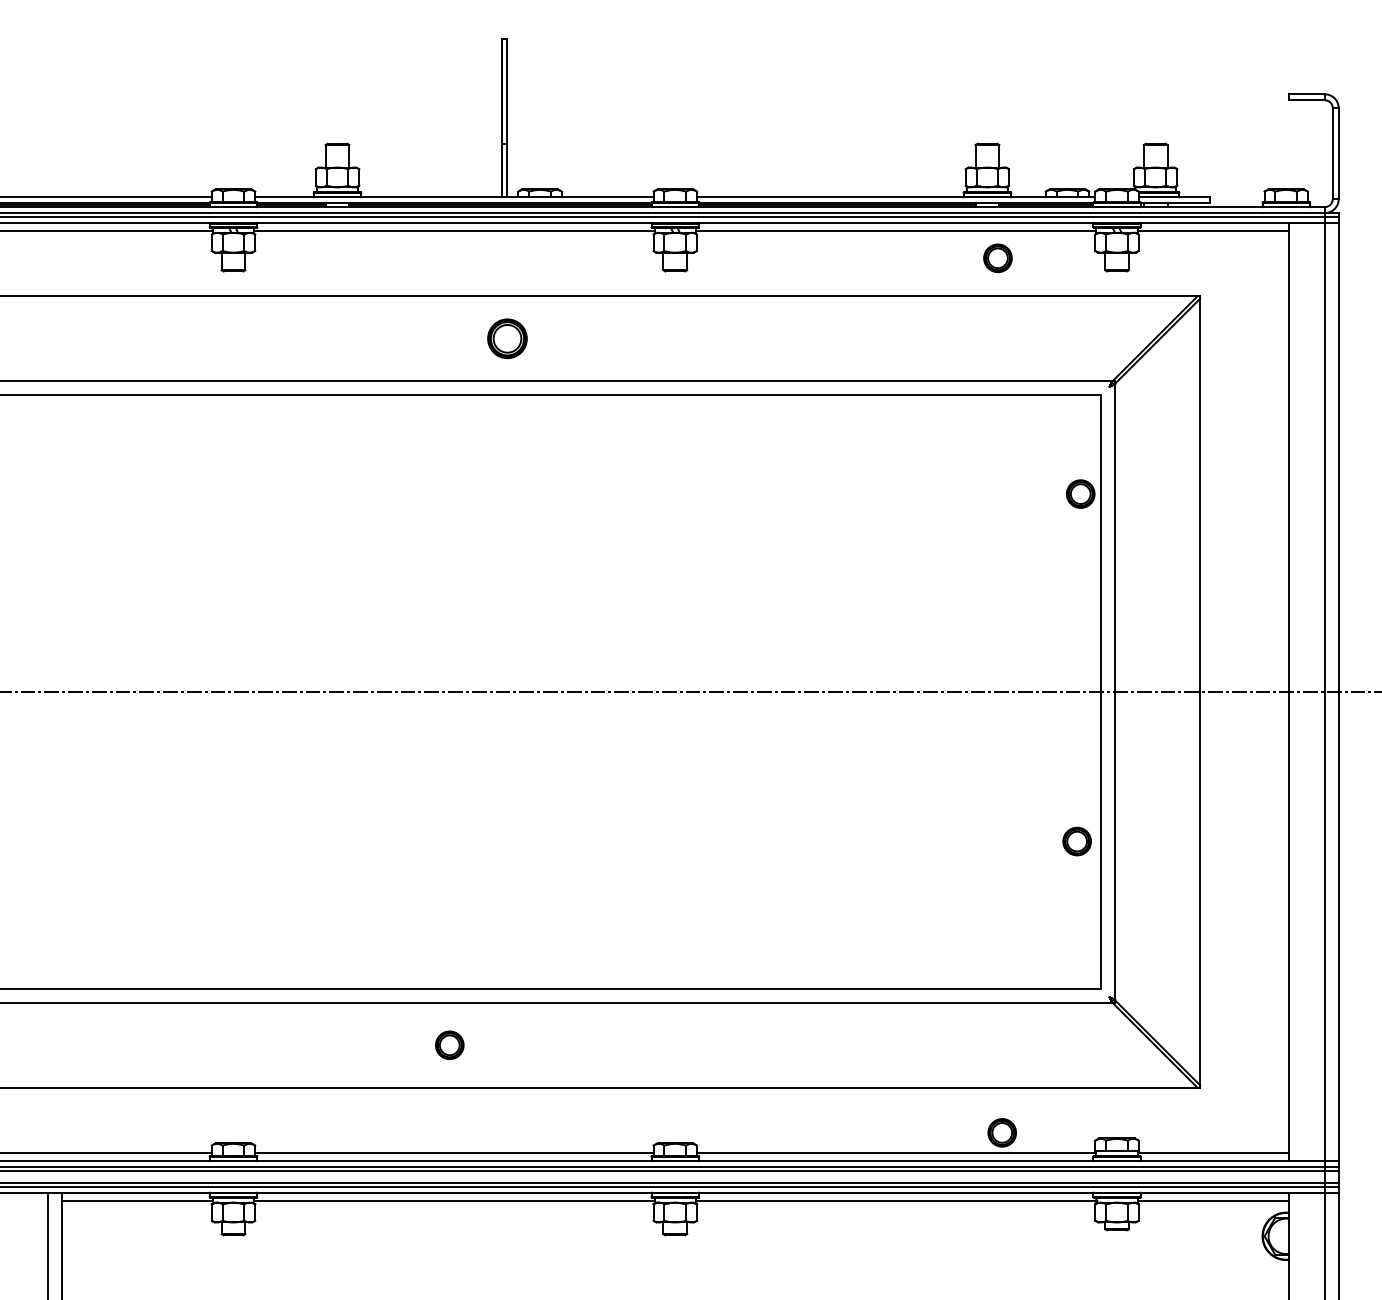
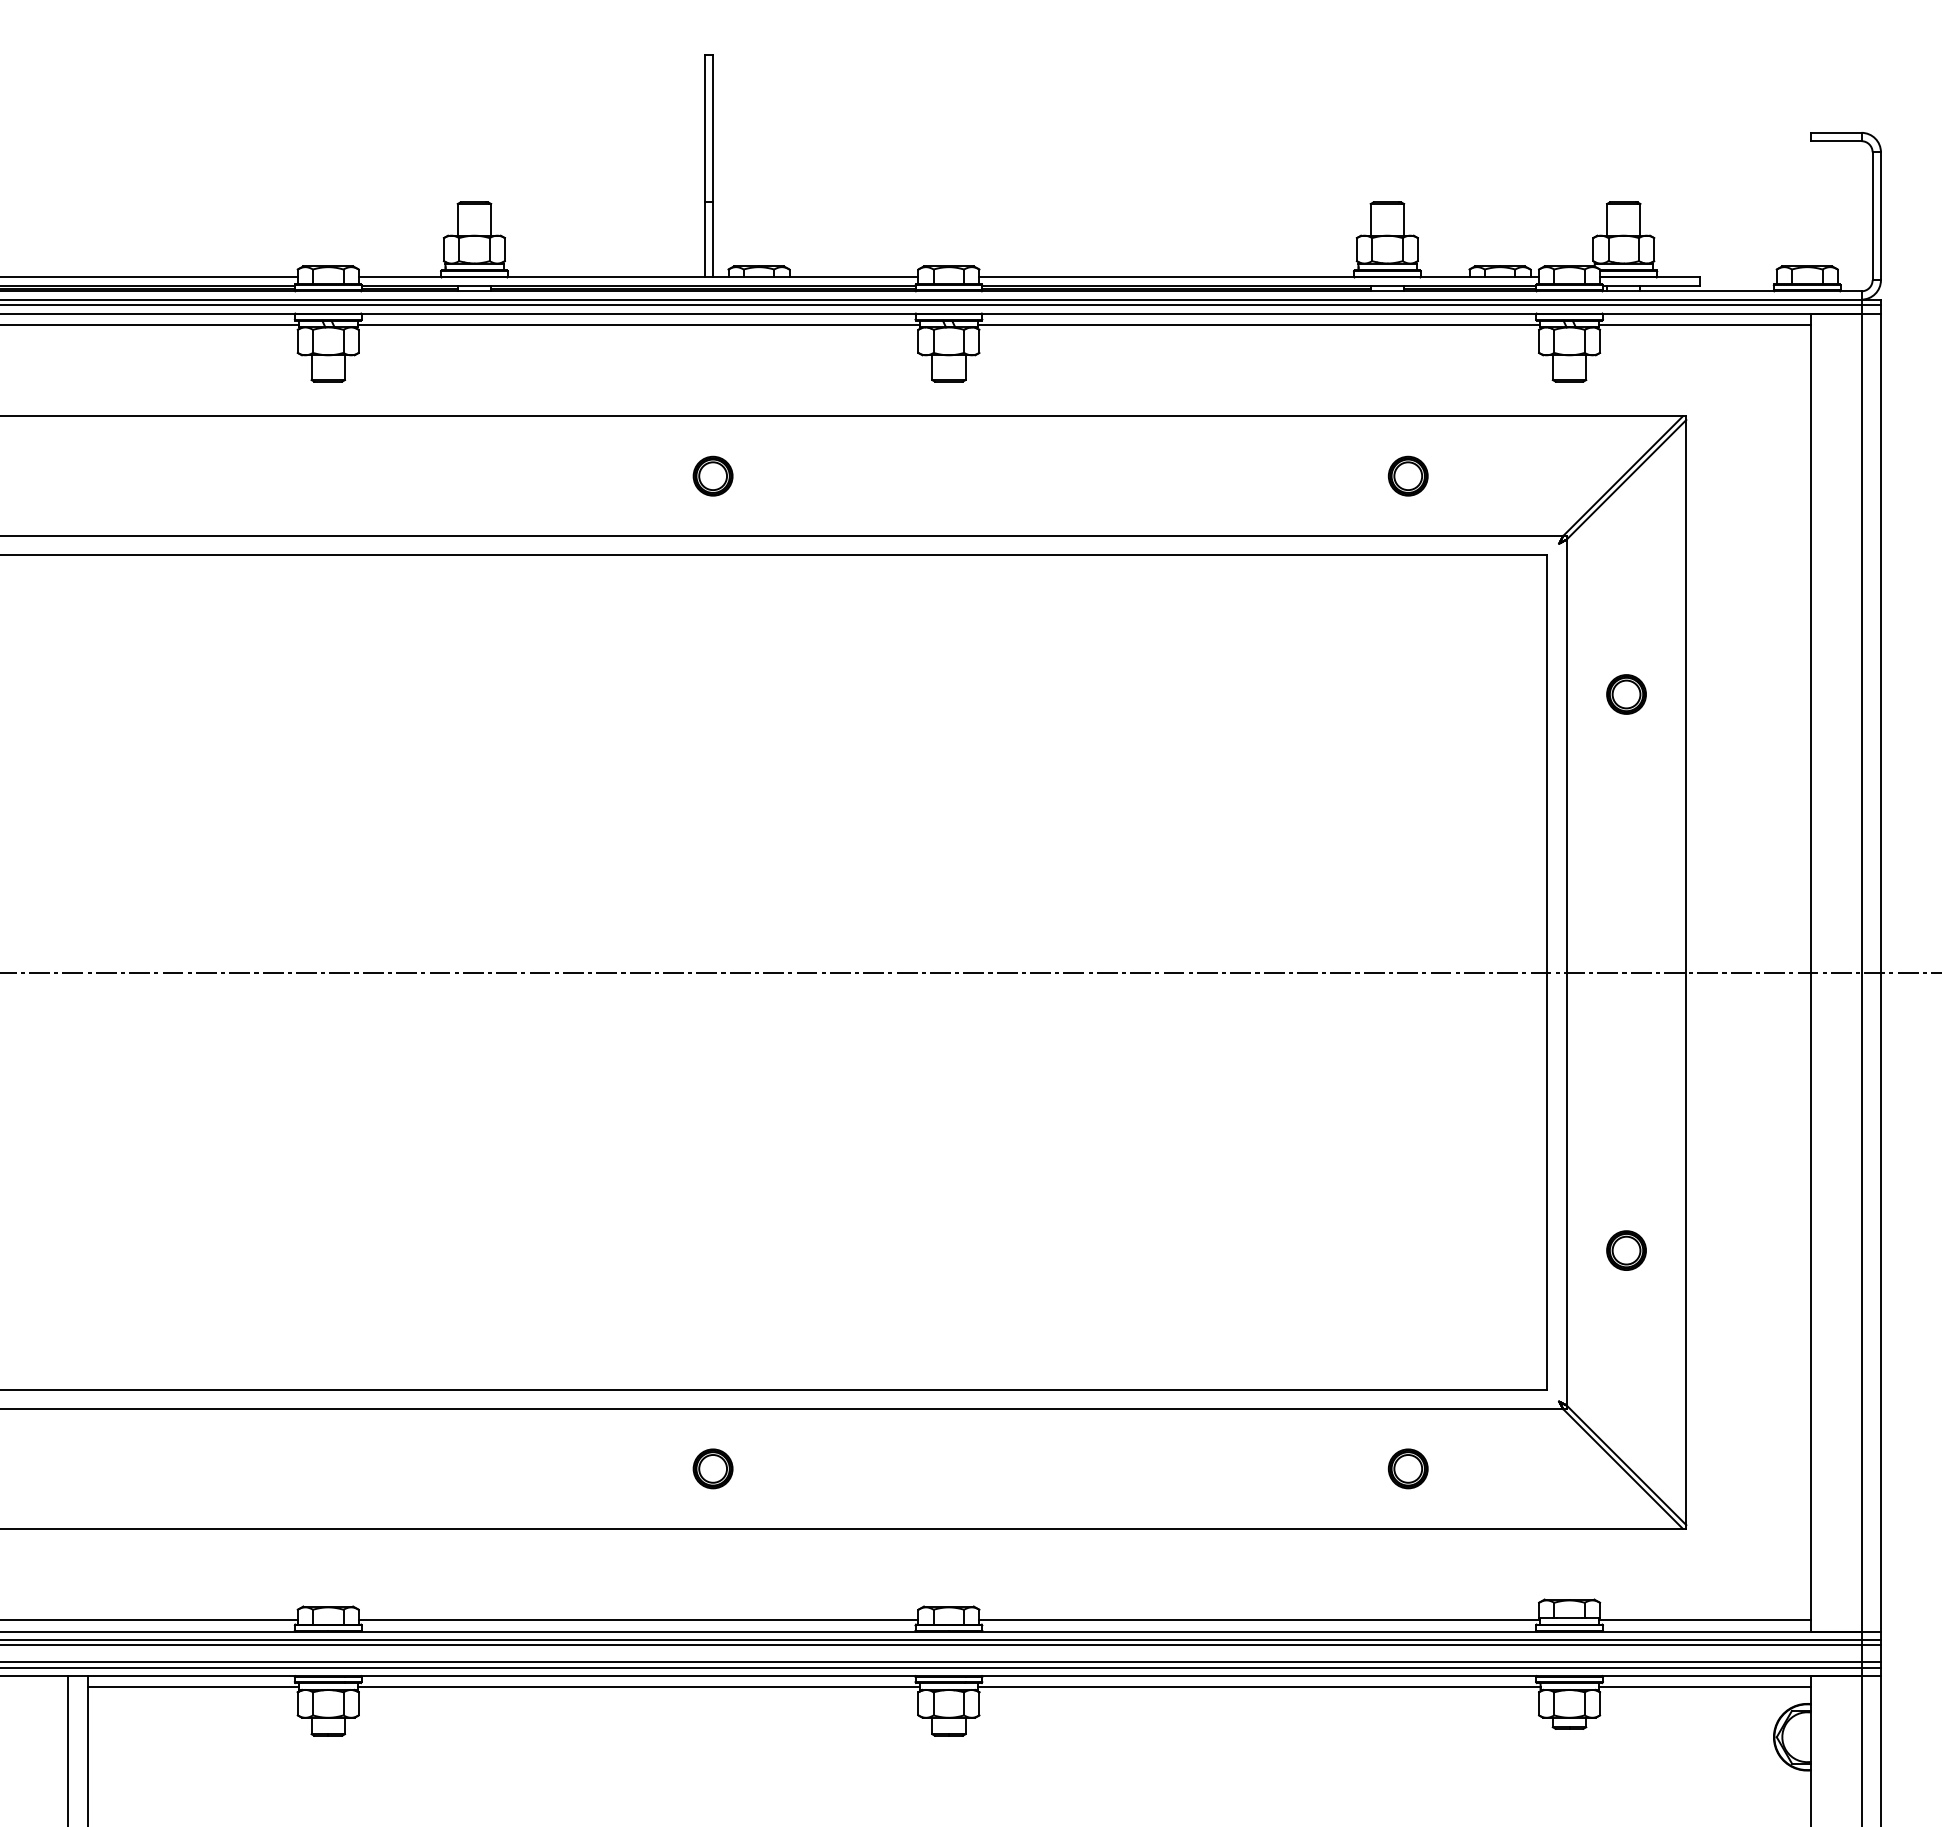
part: (997, 257) -> (1407, 475), moved
part: (506, 338) -> (712, 475), size x0.71
part: (1080, 494) -> (1626, 694), moved
part: (1077, 841) -> (1626, 1250), moved
part: (449, 1045) -> (712, 1468), moved
part: (1001, 1132) -> (1407, 1468), moved

